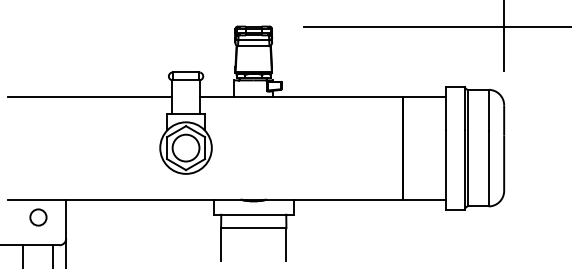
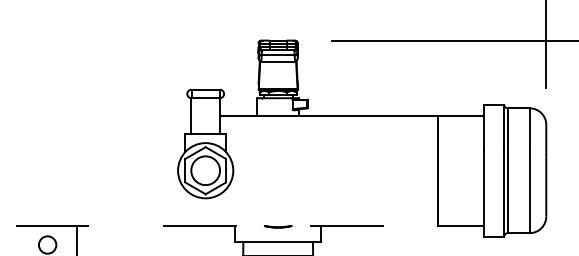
line: (90, 96) -> (103, 115), removed
line: (206, 199) -> (227, 225), solid -> dashed

